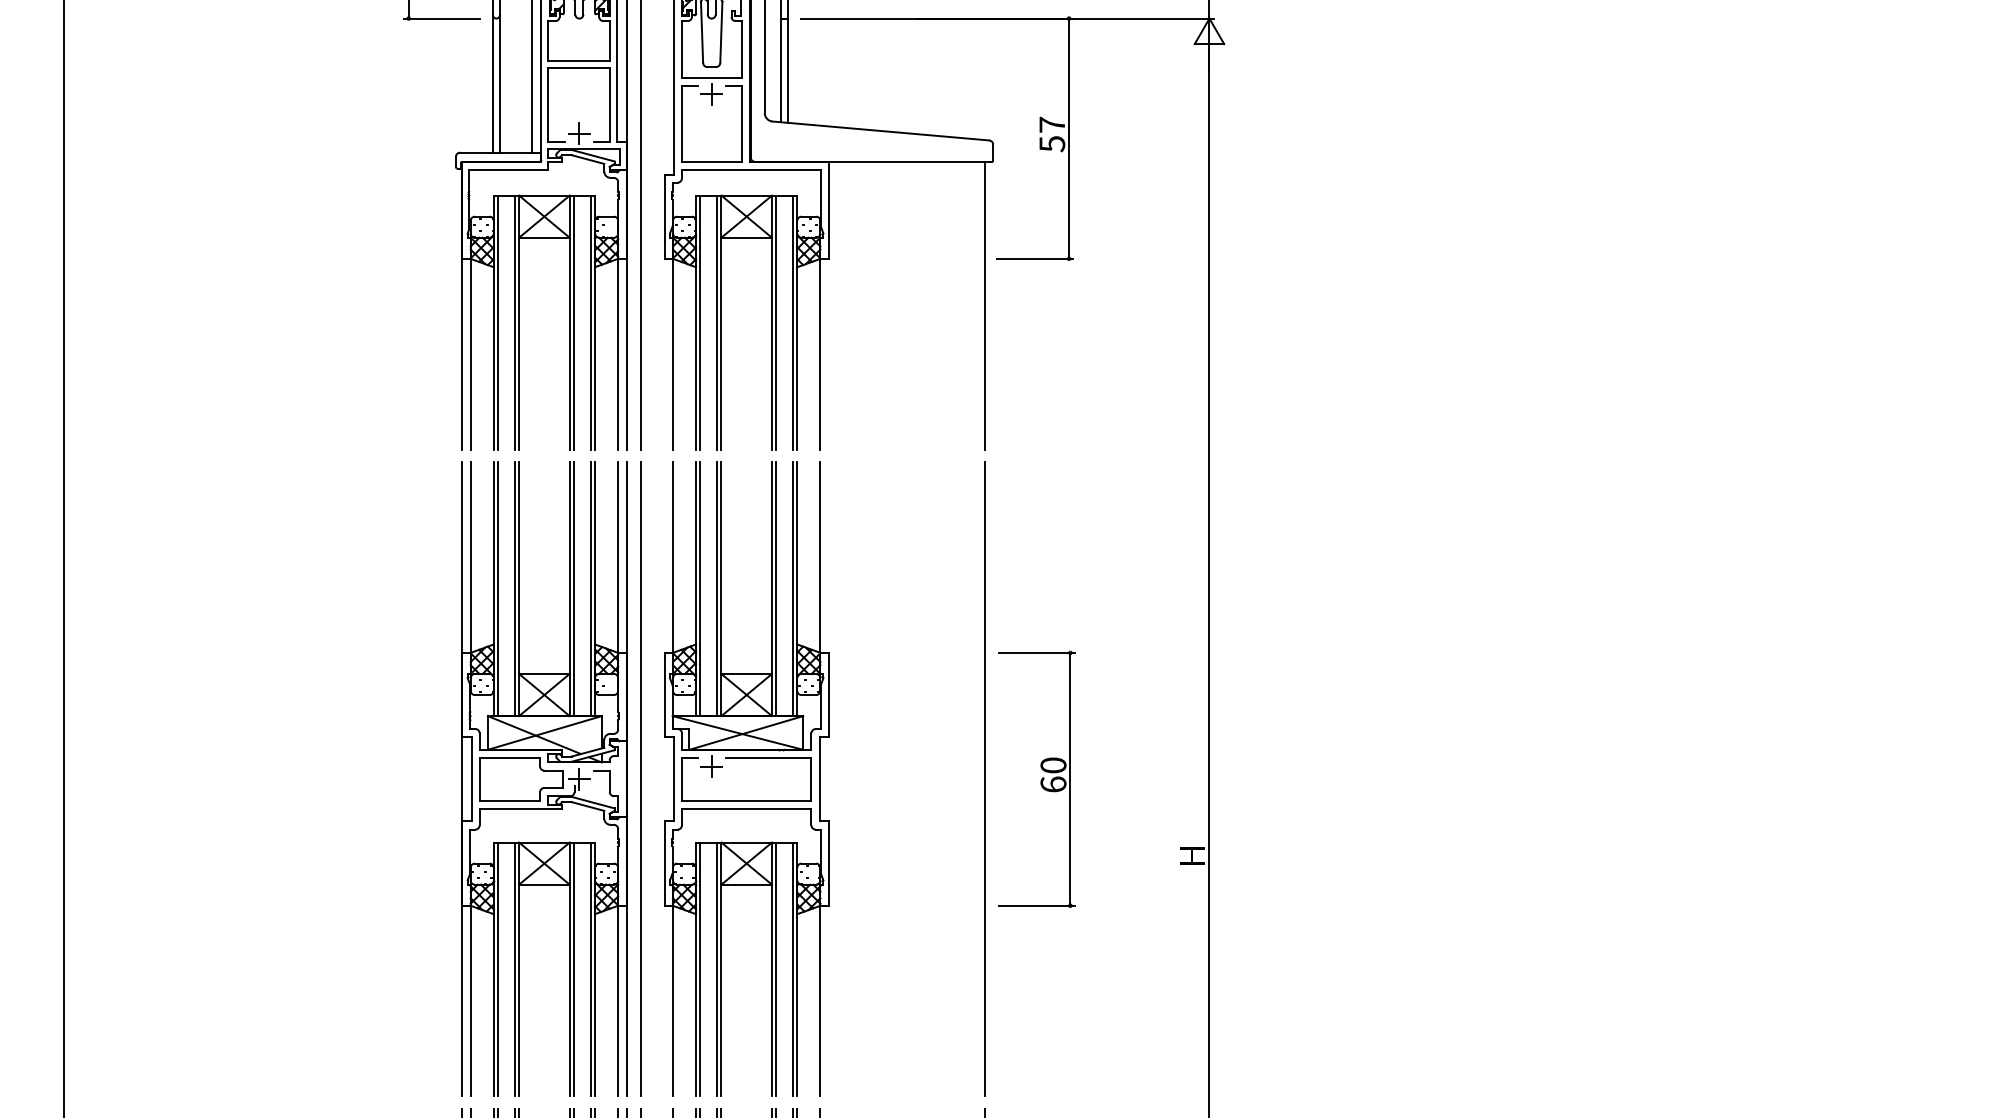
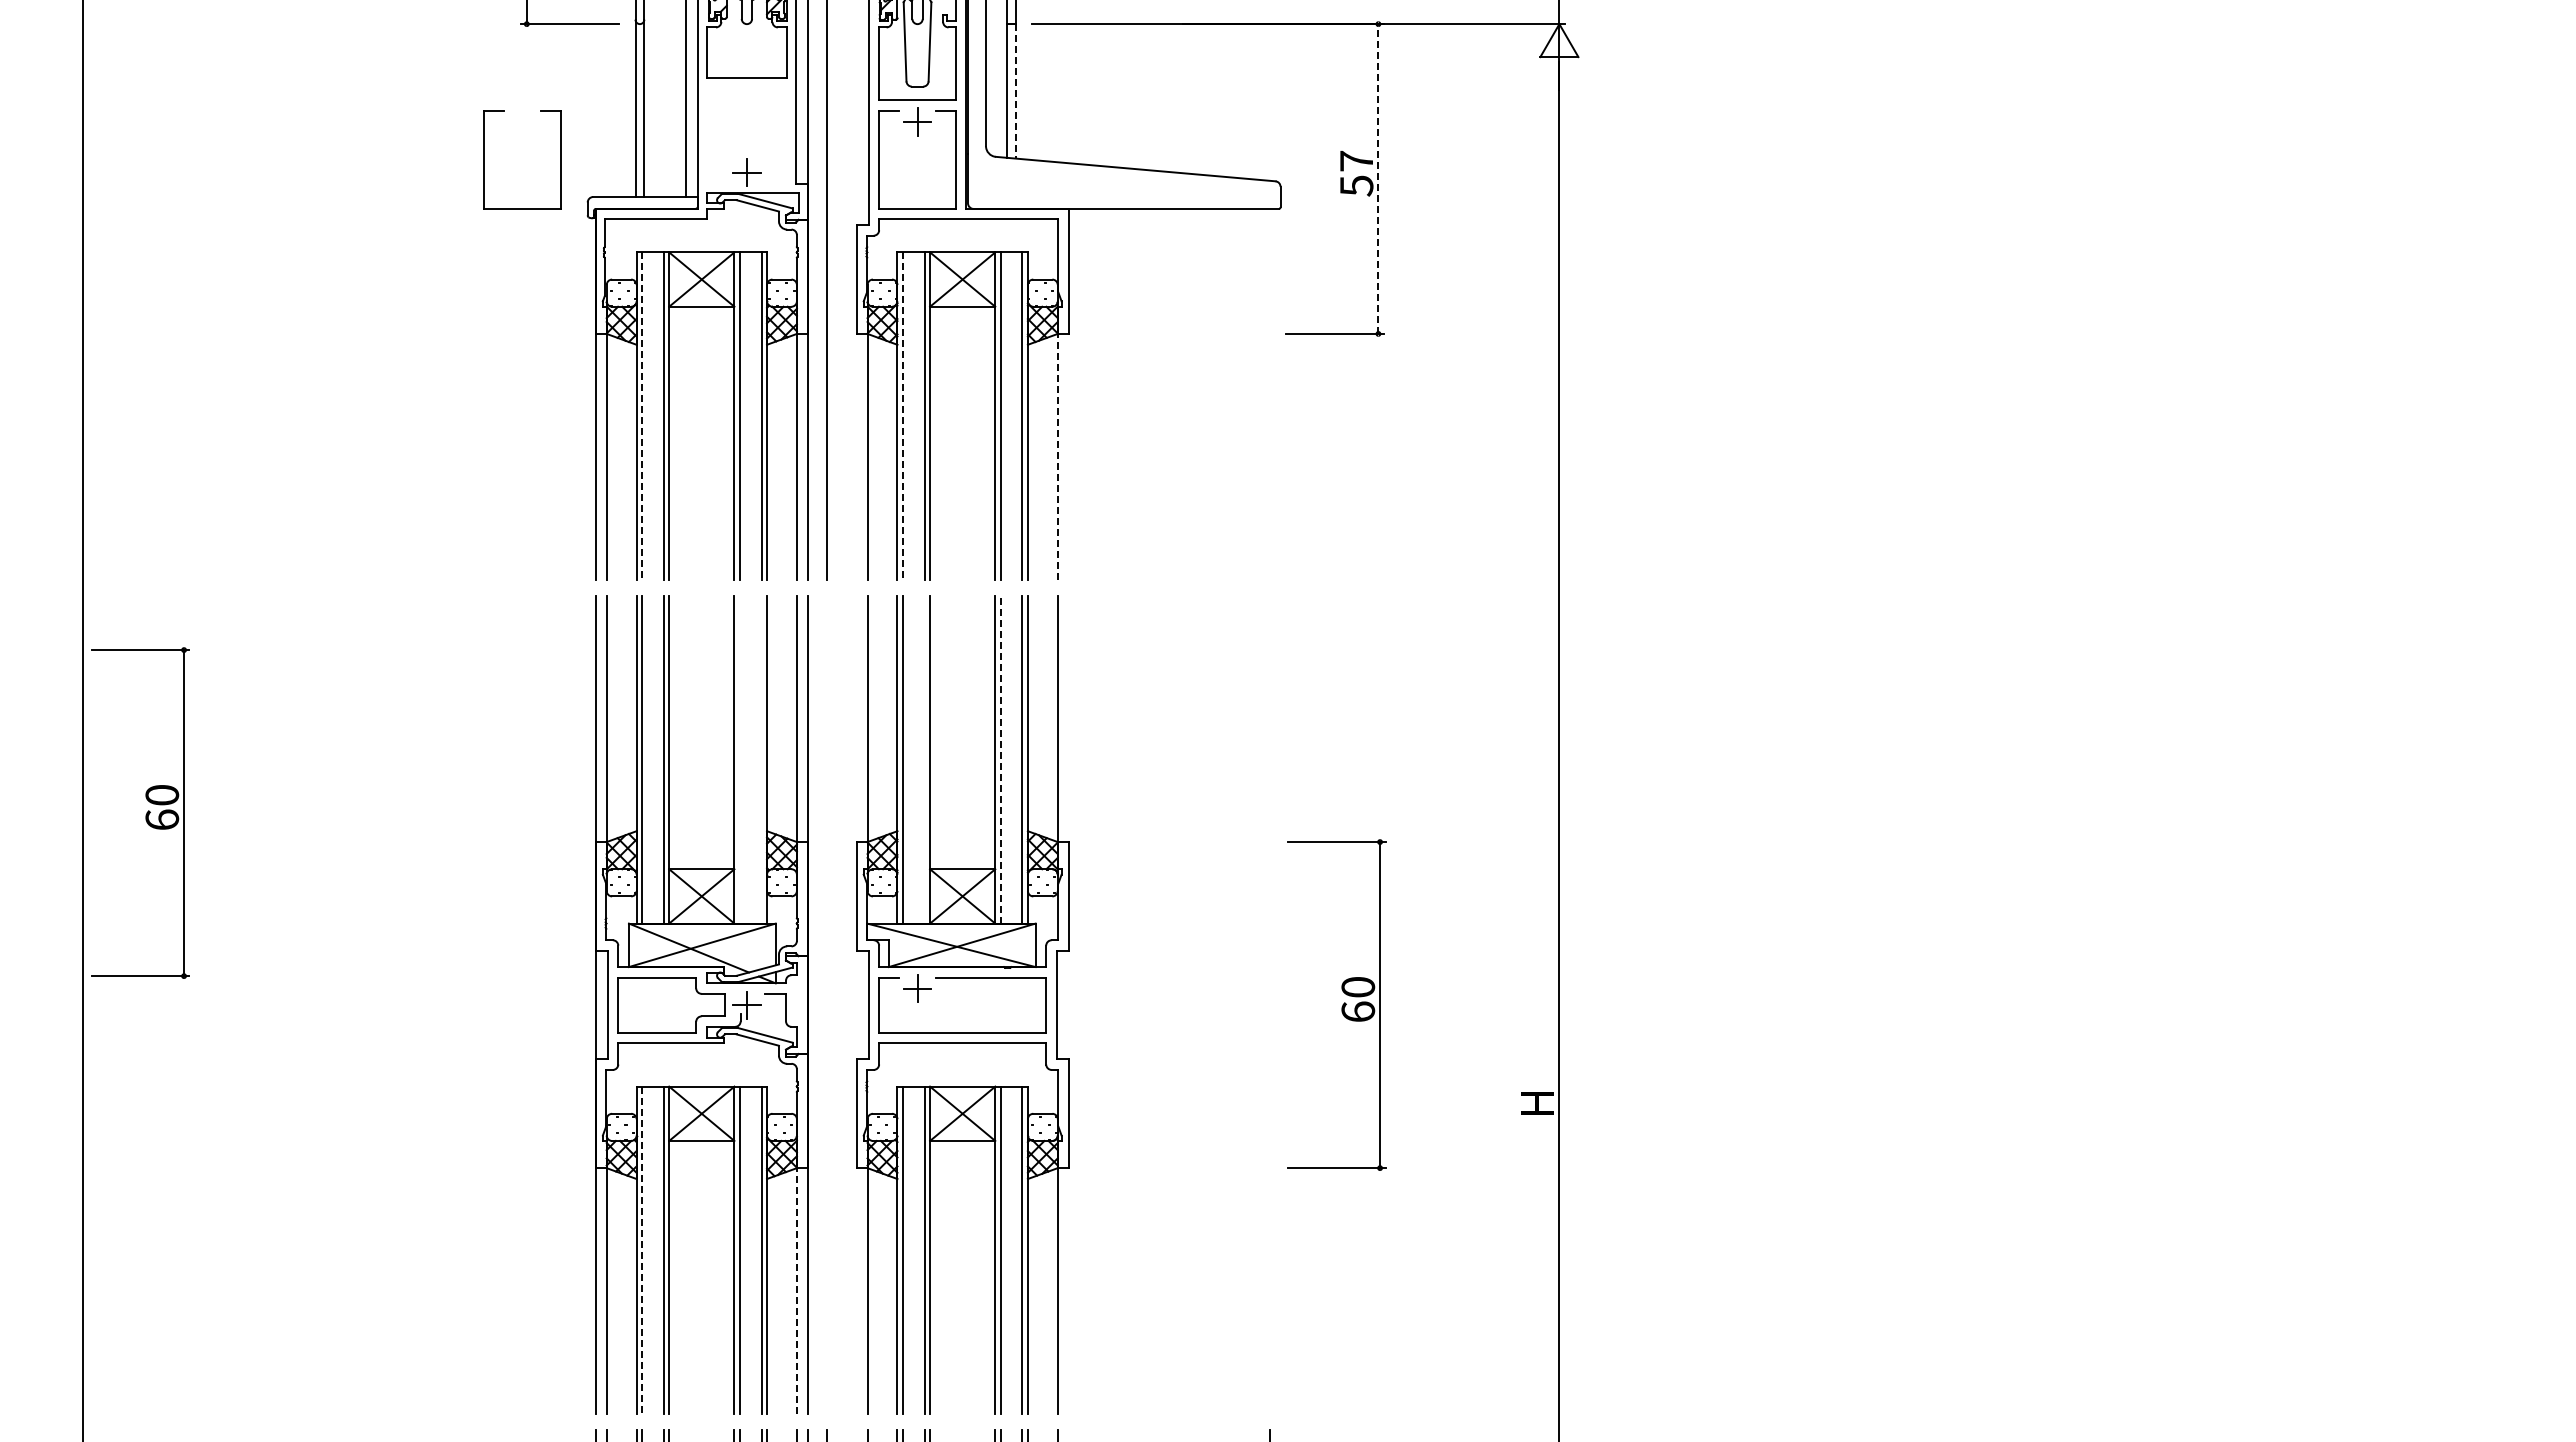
line: (787, 70) -> (1015, 91), solid -> dashed
part: (548, 104) -> (707, 135), removed
part: (375, 123) -> (484, 159), added
line: (1069, 139) -> (1378, 179), solid -> dashed
line: (984, 305) -> (1269, 393), removed
line: (498, 322) -> (642, 416), solid -> dashed
line: (700, 322) -> (902, 416), solid -> dashed
line: (820, 353) -> (1057, 456), solid -> dashed
line: (573, 588) -> (739, 759), removed
line: (590, 588) -> (761, 759), removed
line: (717, 588) -> (924, 759), removed
line: (776, 588) -> (1000, 759), solid -> dashed
part: (109, 629) -> (140, 812), added
line: (641, 779) -> (826, 1005), removed
line: (984, 779) -> (1269, 1005), removed
line: (498, 969) -> (642, 1250), solid -> dashed
line: (617, 1000) -> (796, 1290), solid -> dashed

